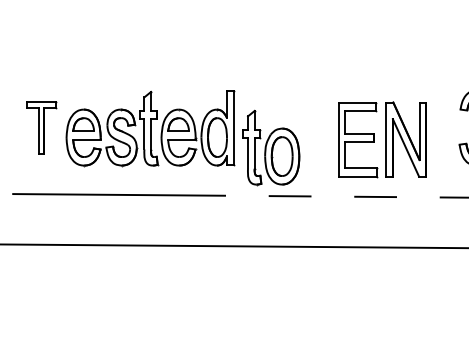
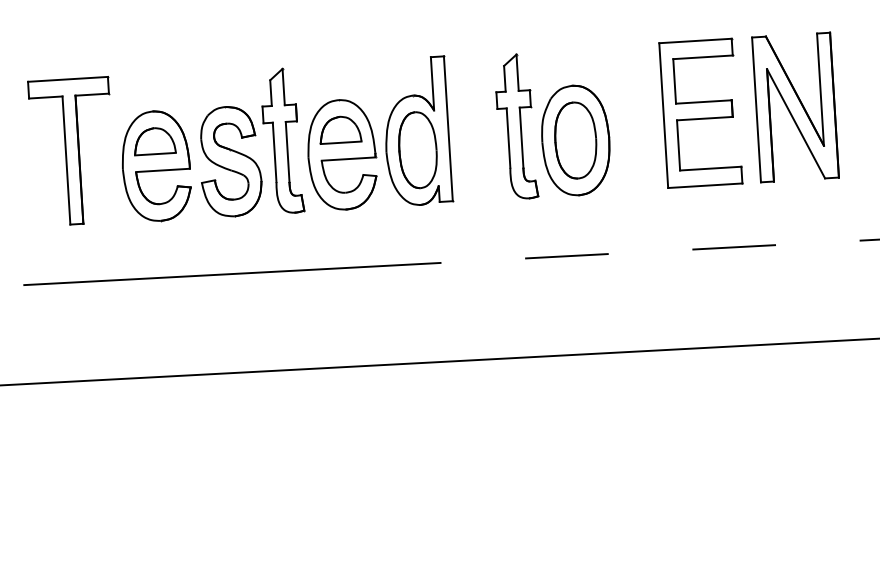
part: (41, 127) -> (72, 151), size x1.43
part: (382, 139) -> (749, 110), moved
part: (271, 147) -> (553, 124), moved

